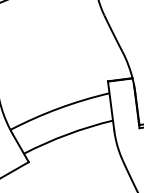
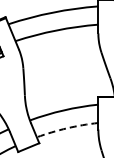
arc: (68, 134) -> (67, 128), solid -> dashed

